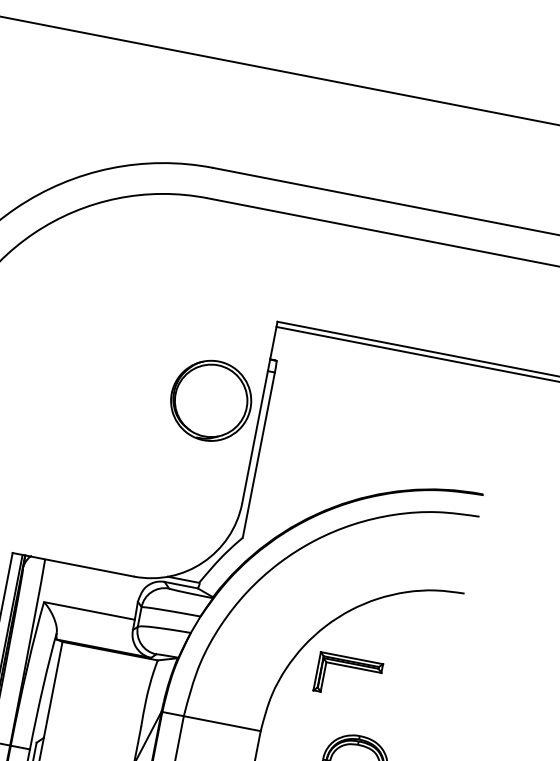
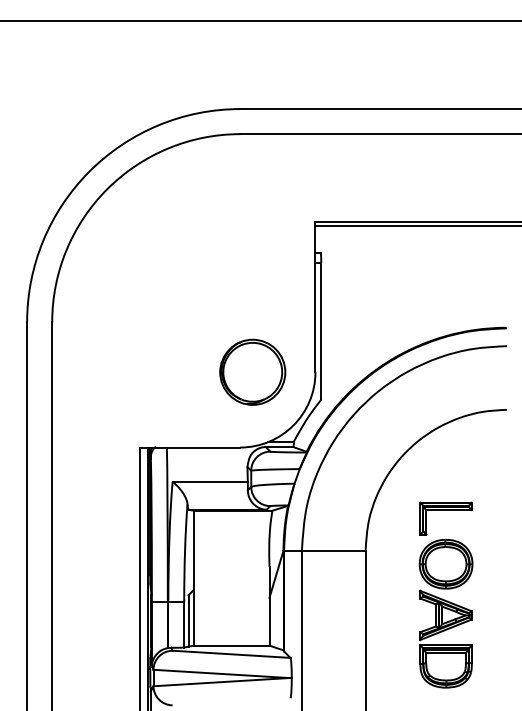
part: (211, 399) -> (252, 371), moved
part: (349, 667) -> (445, 510), moved

